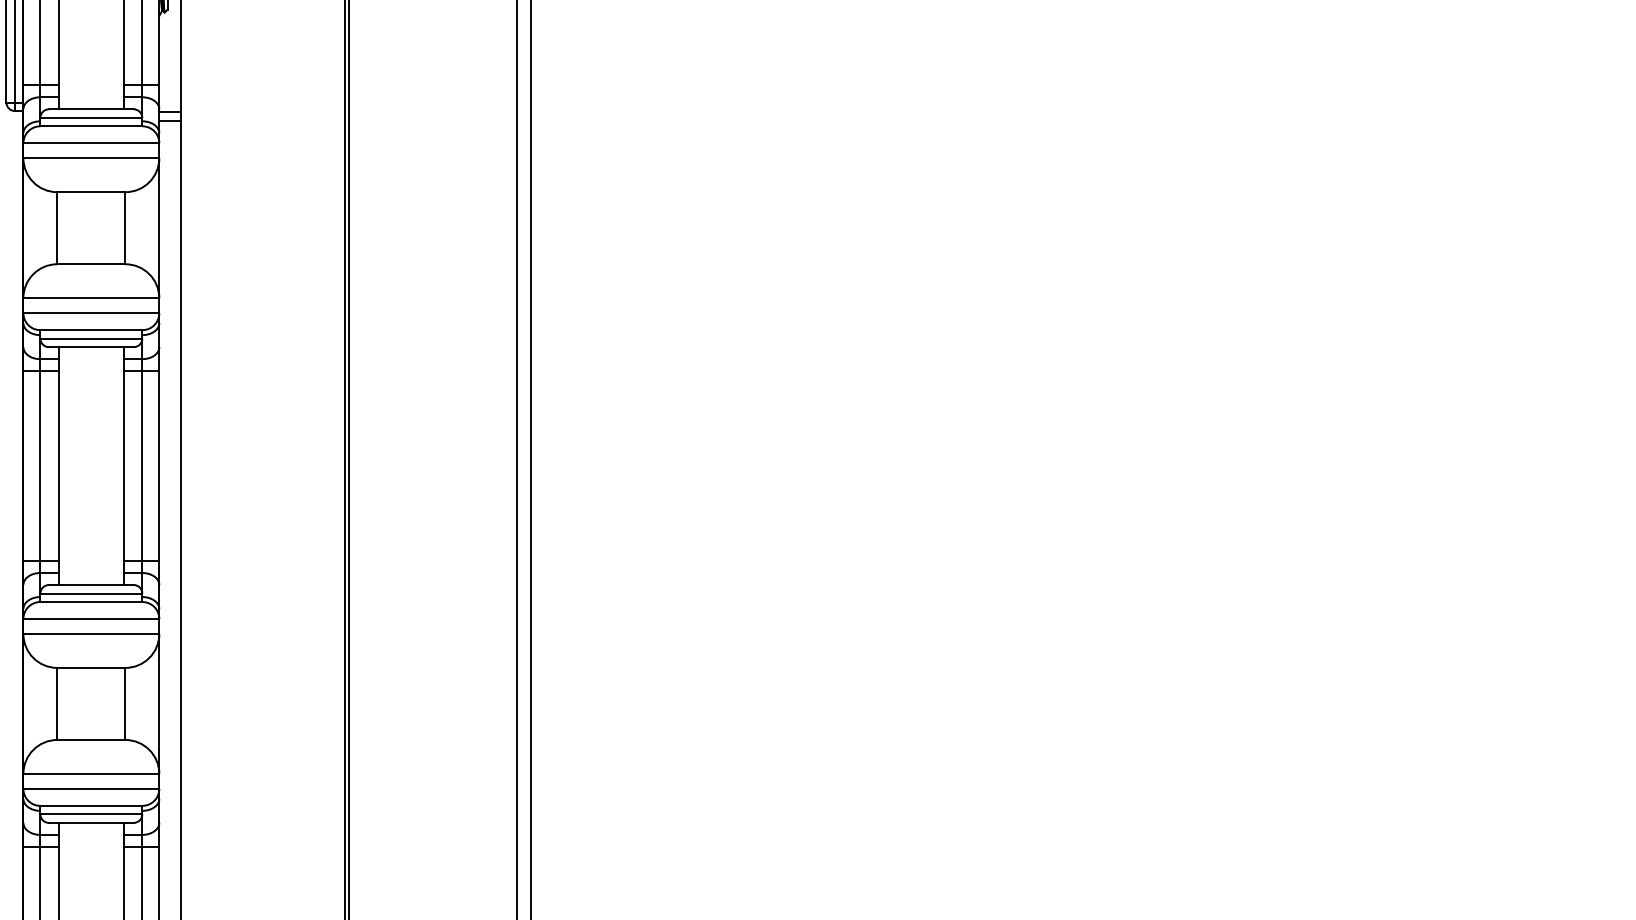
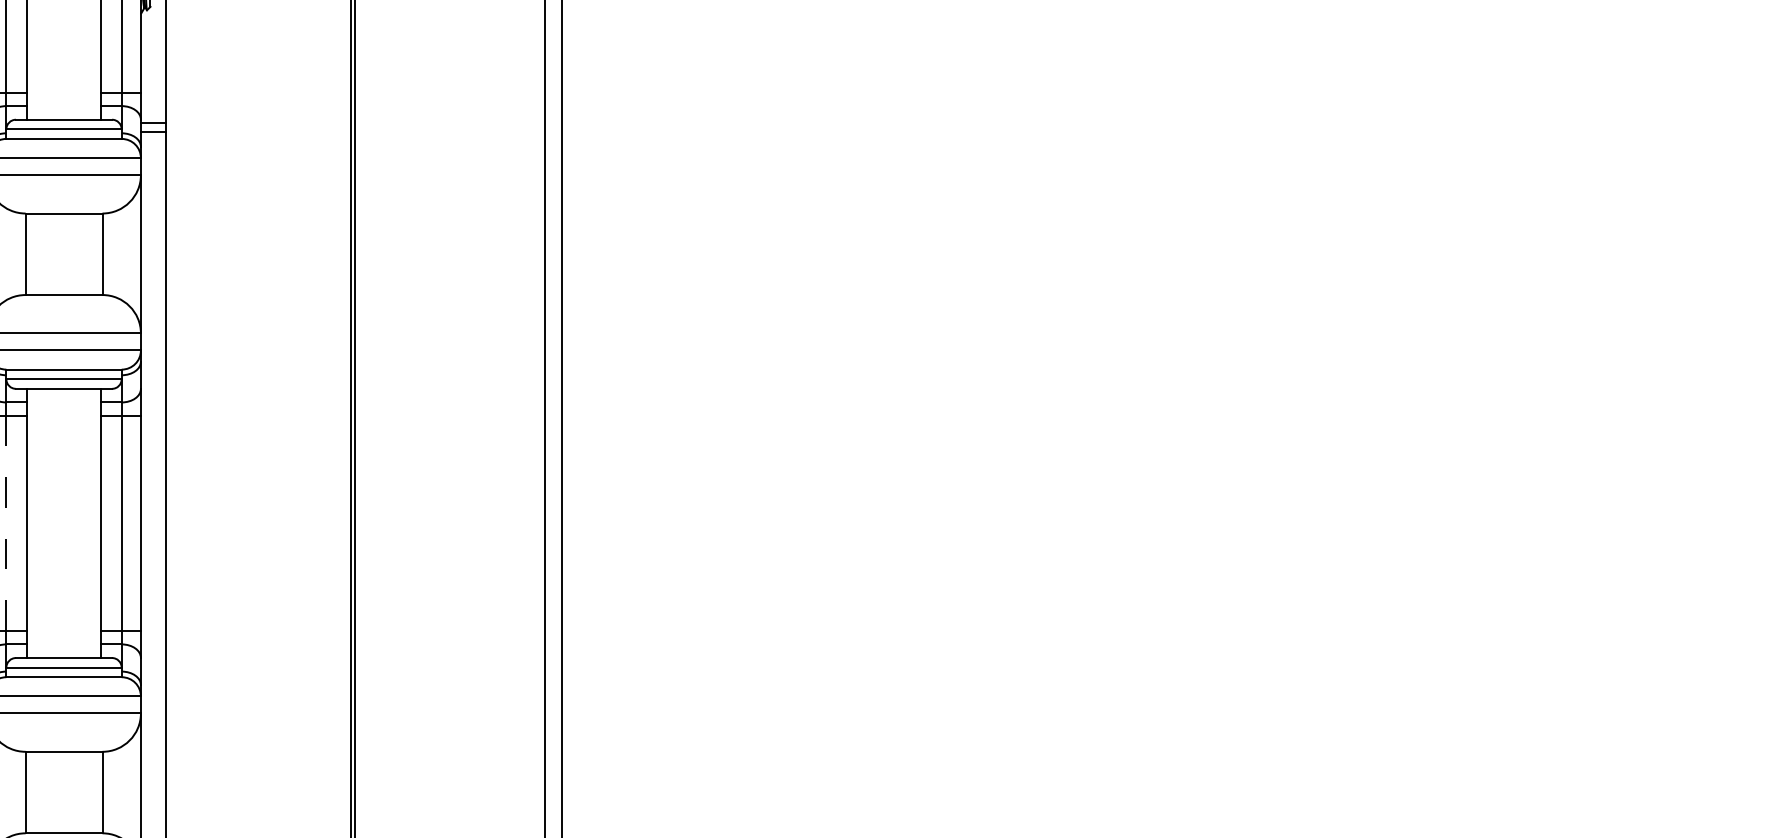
line: (40, 466) -> (6, 523), solid -> dashed

